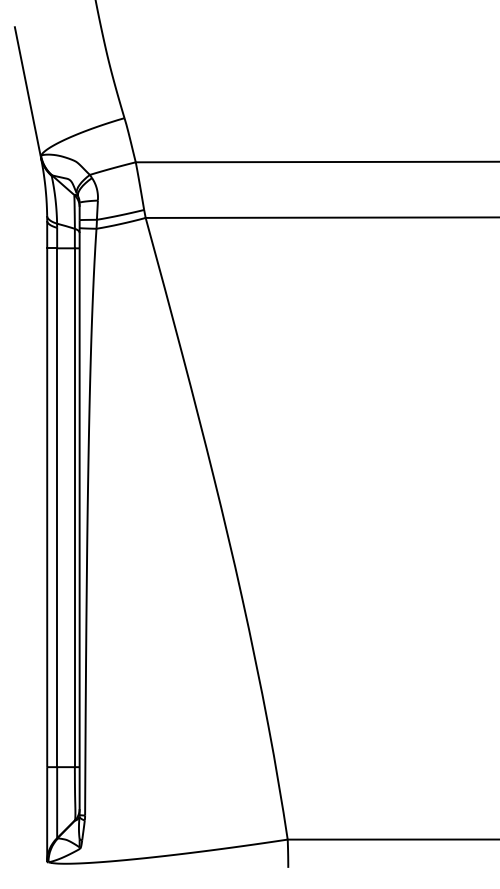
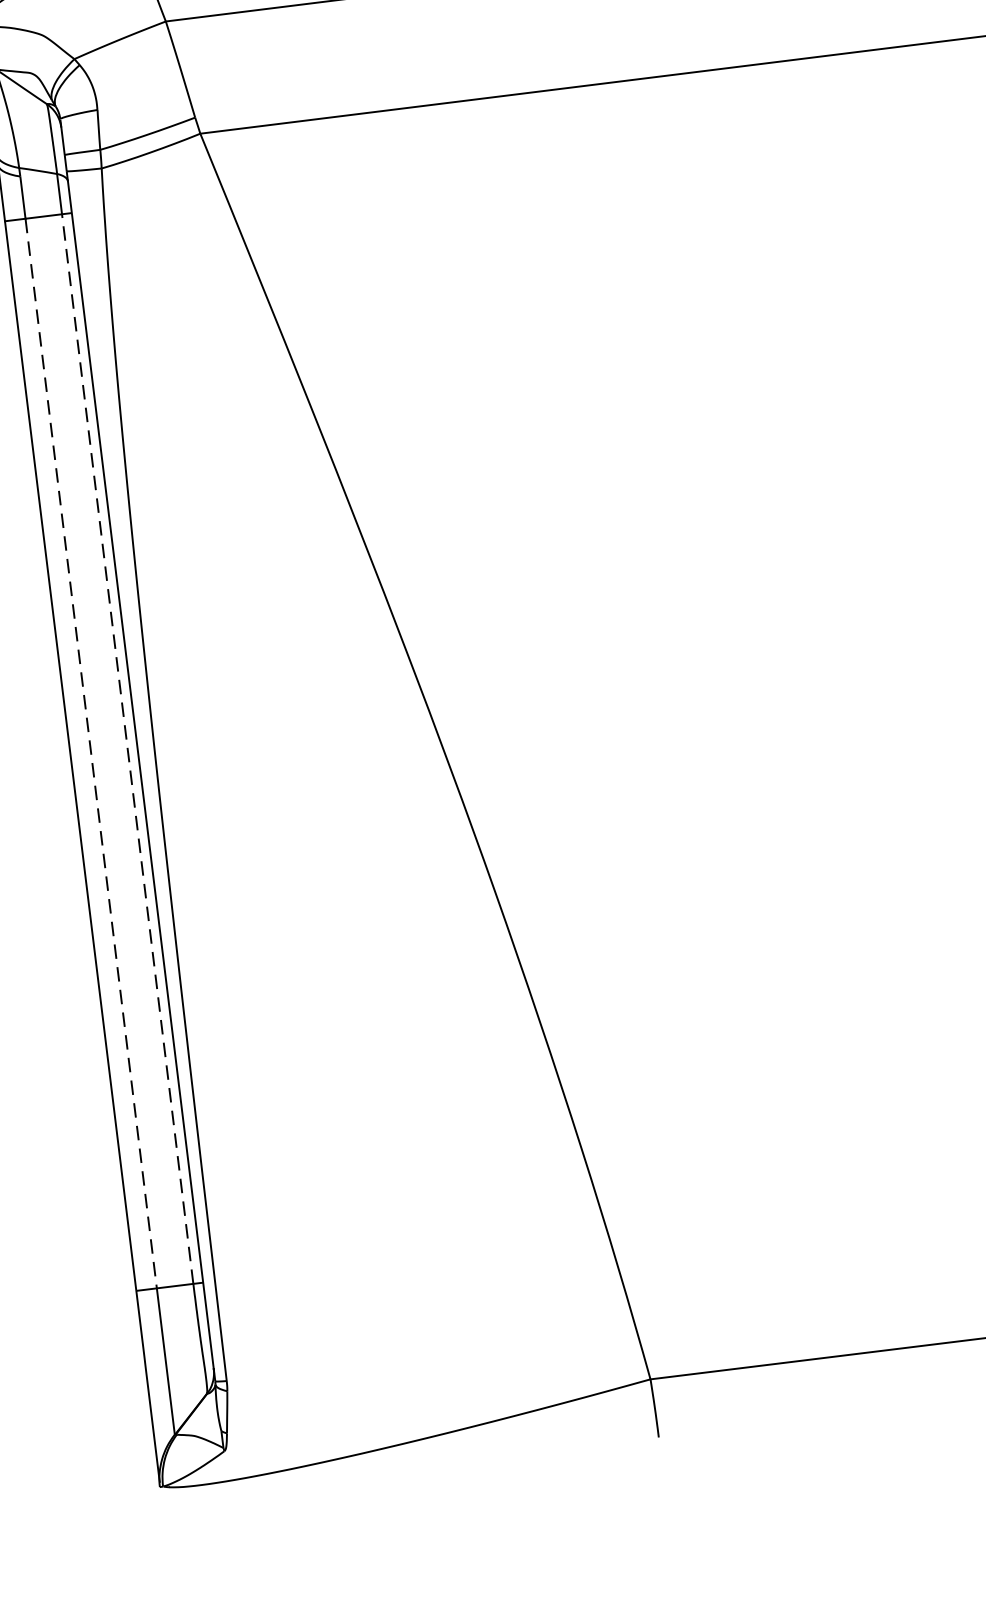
line: (74, 507) -> (126, 748), solid -> dashed
line: (57, 508) -> (92, 755), solid -> dashed

